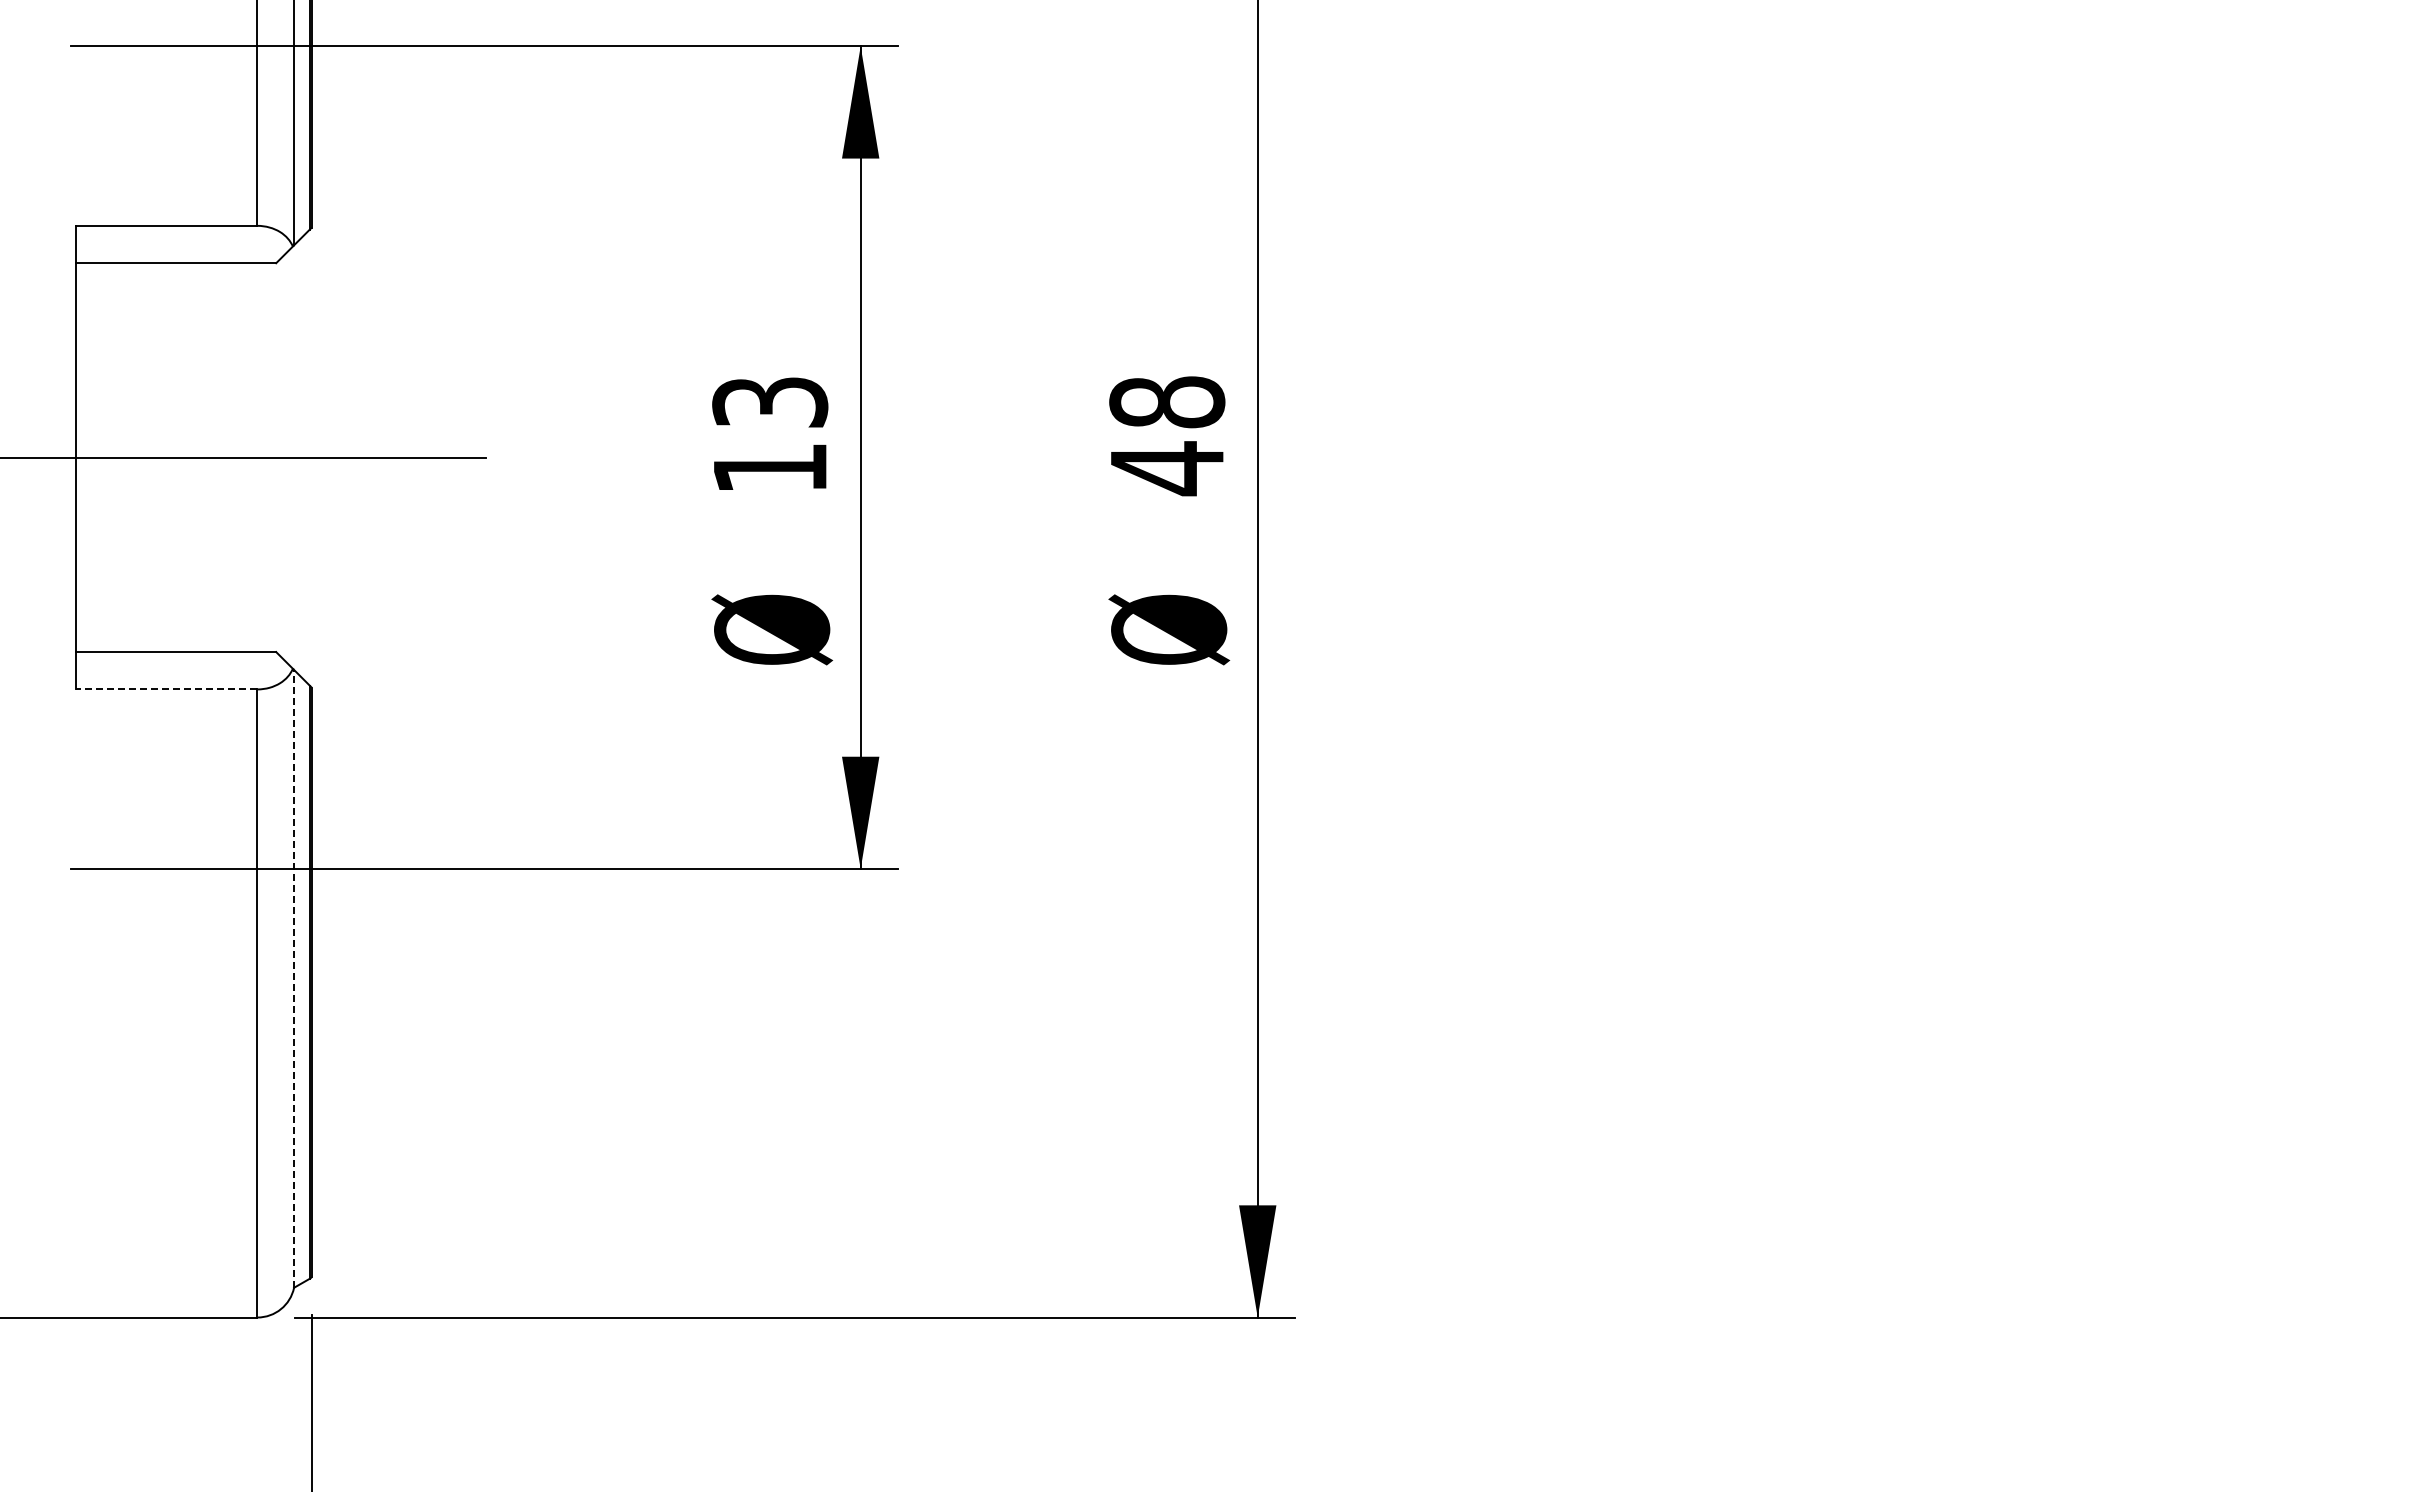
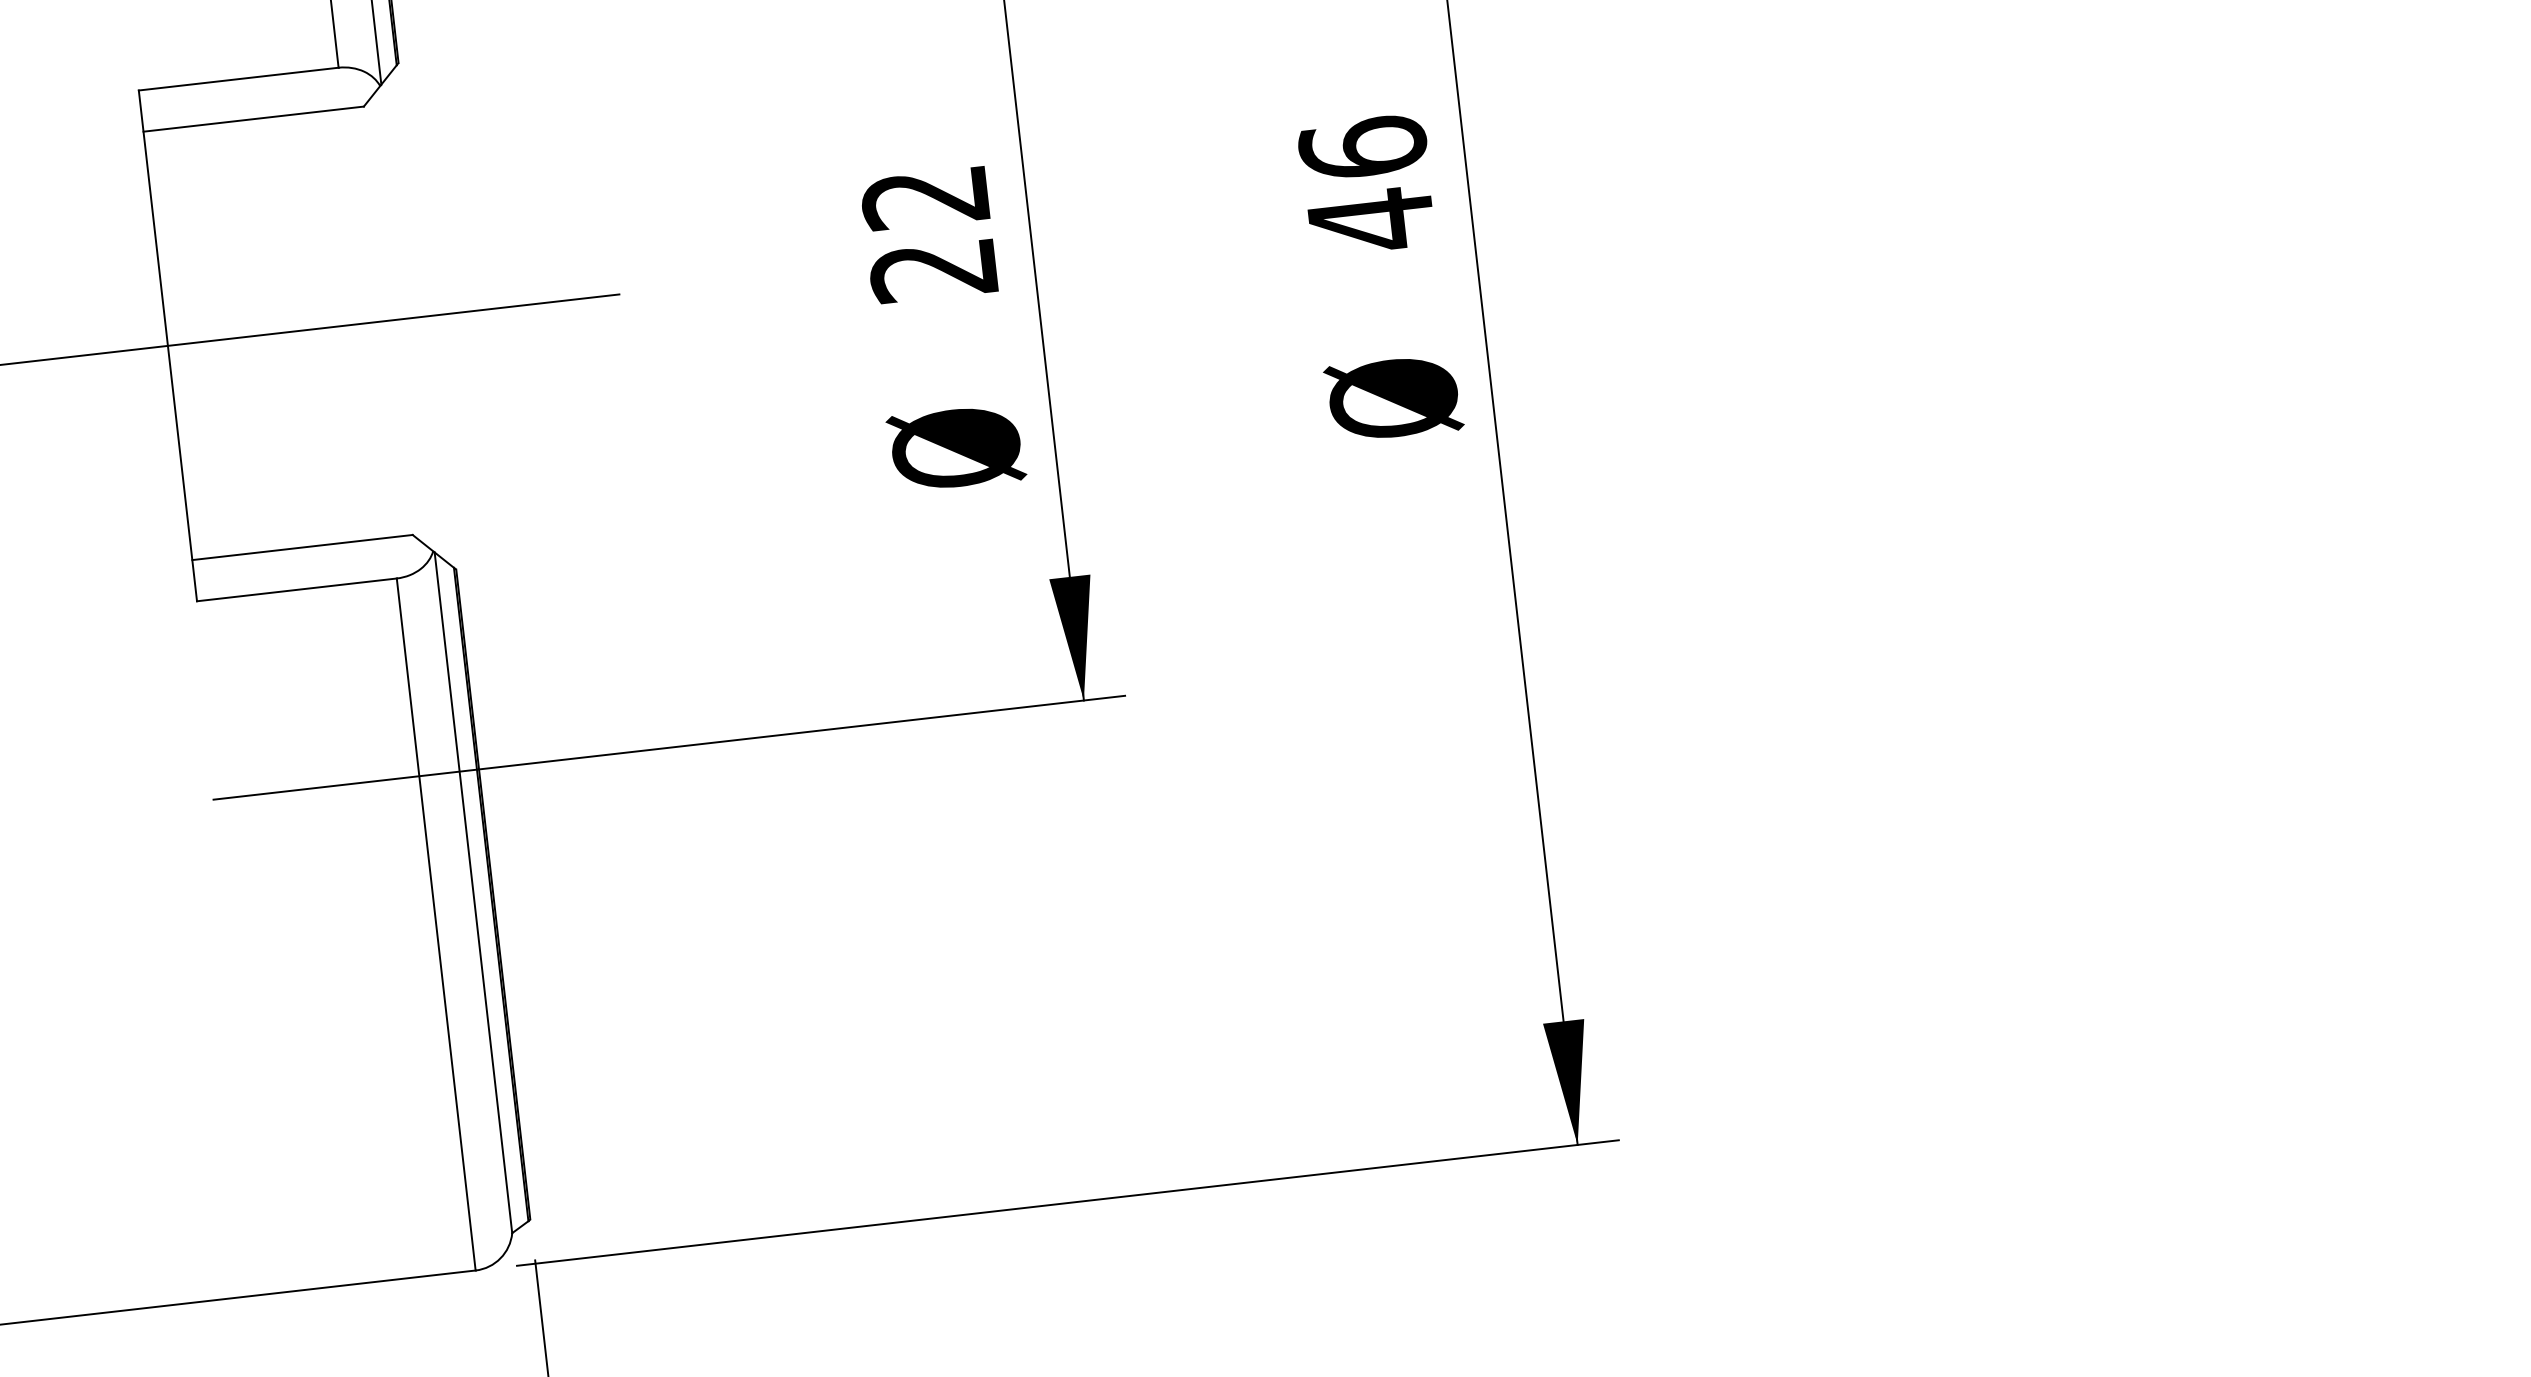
text: (1167, 401) -> (1363, 147), 48 -> 46
text: (770, 435) -> (930, 234), 13 -> 22
line: (166, 689) -> (296, 590), dashed -> solid
line: (294, 978) -> (473, 892), dashed -> solid

